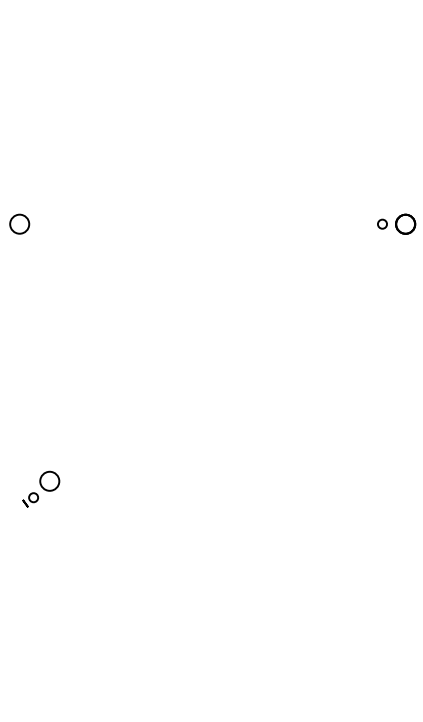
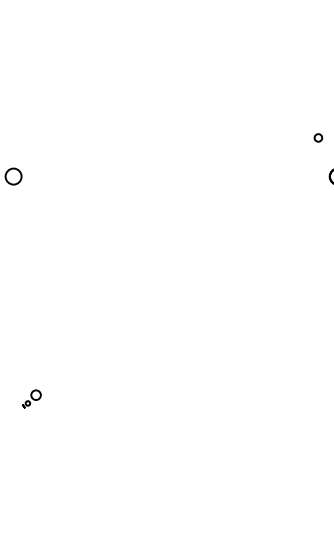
circle: (382, 223) -> (318, 137), moved
part: (41, 488) -> (31, 398), size x0.6

